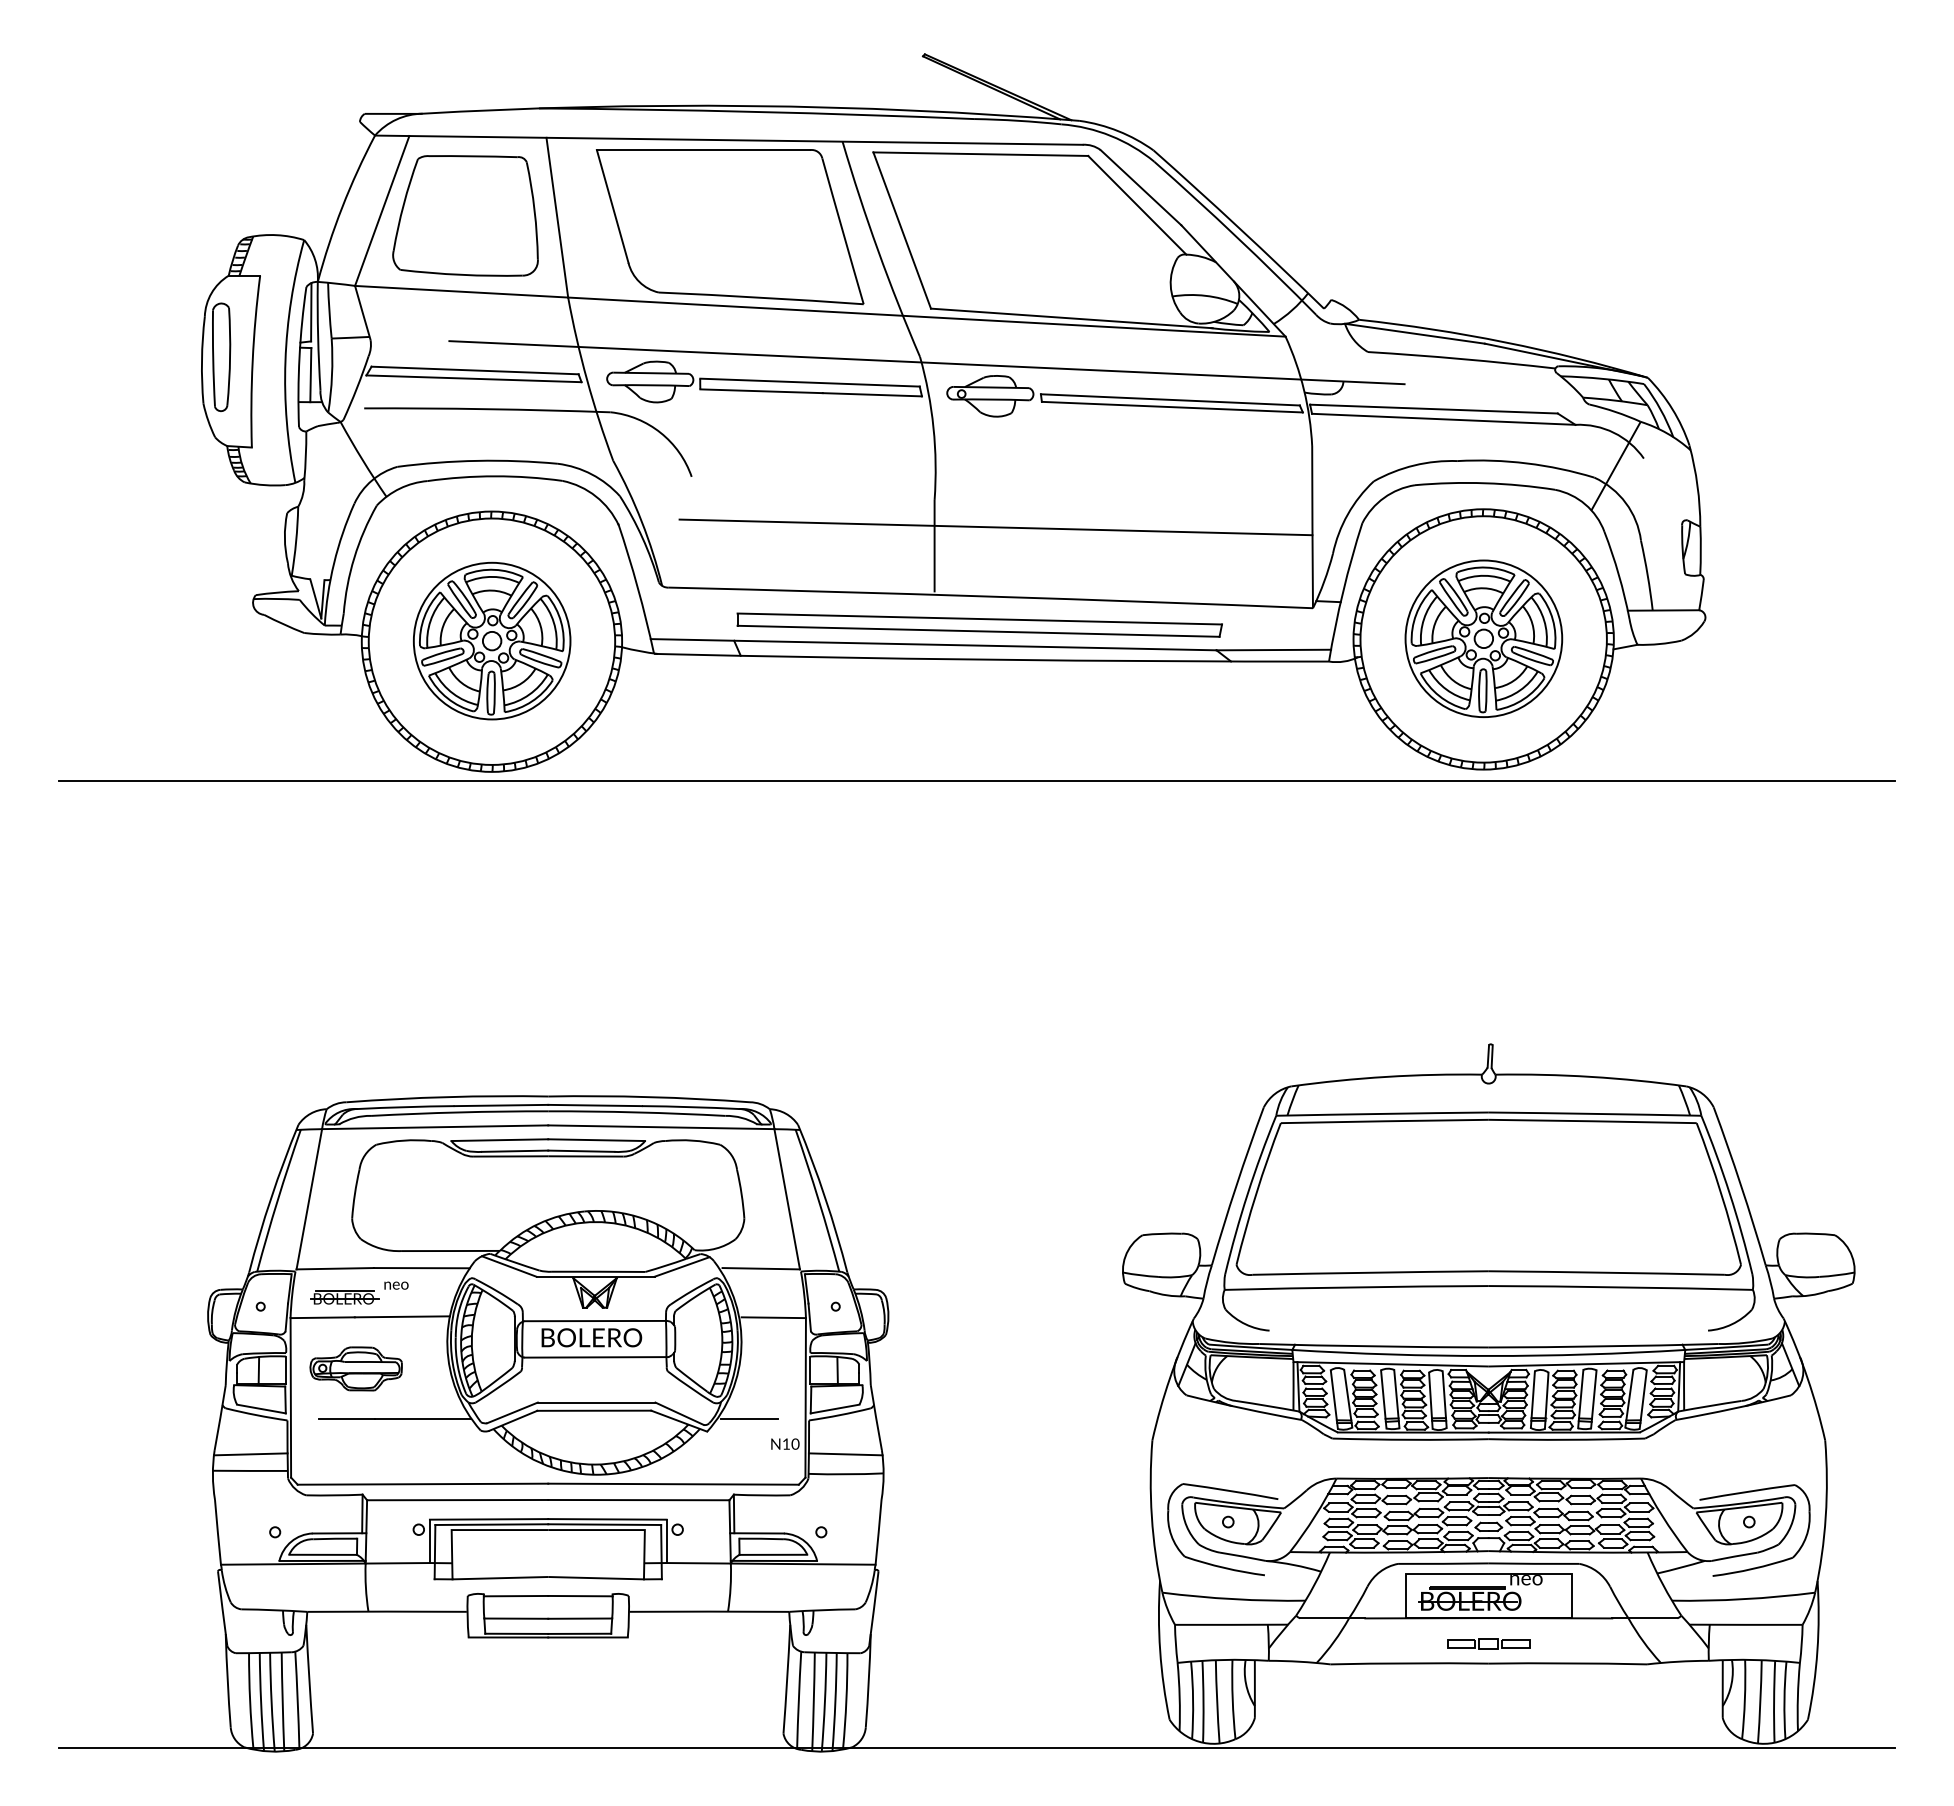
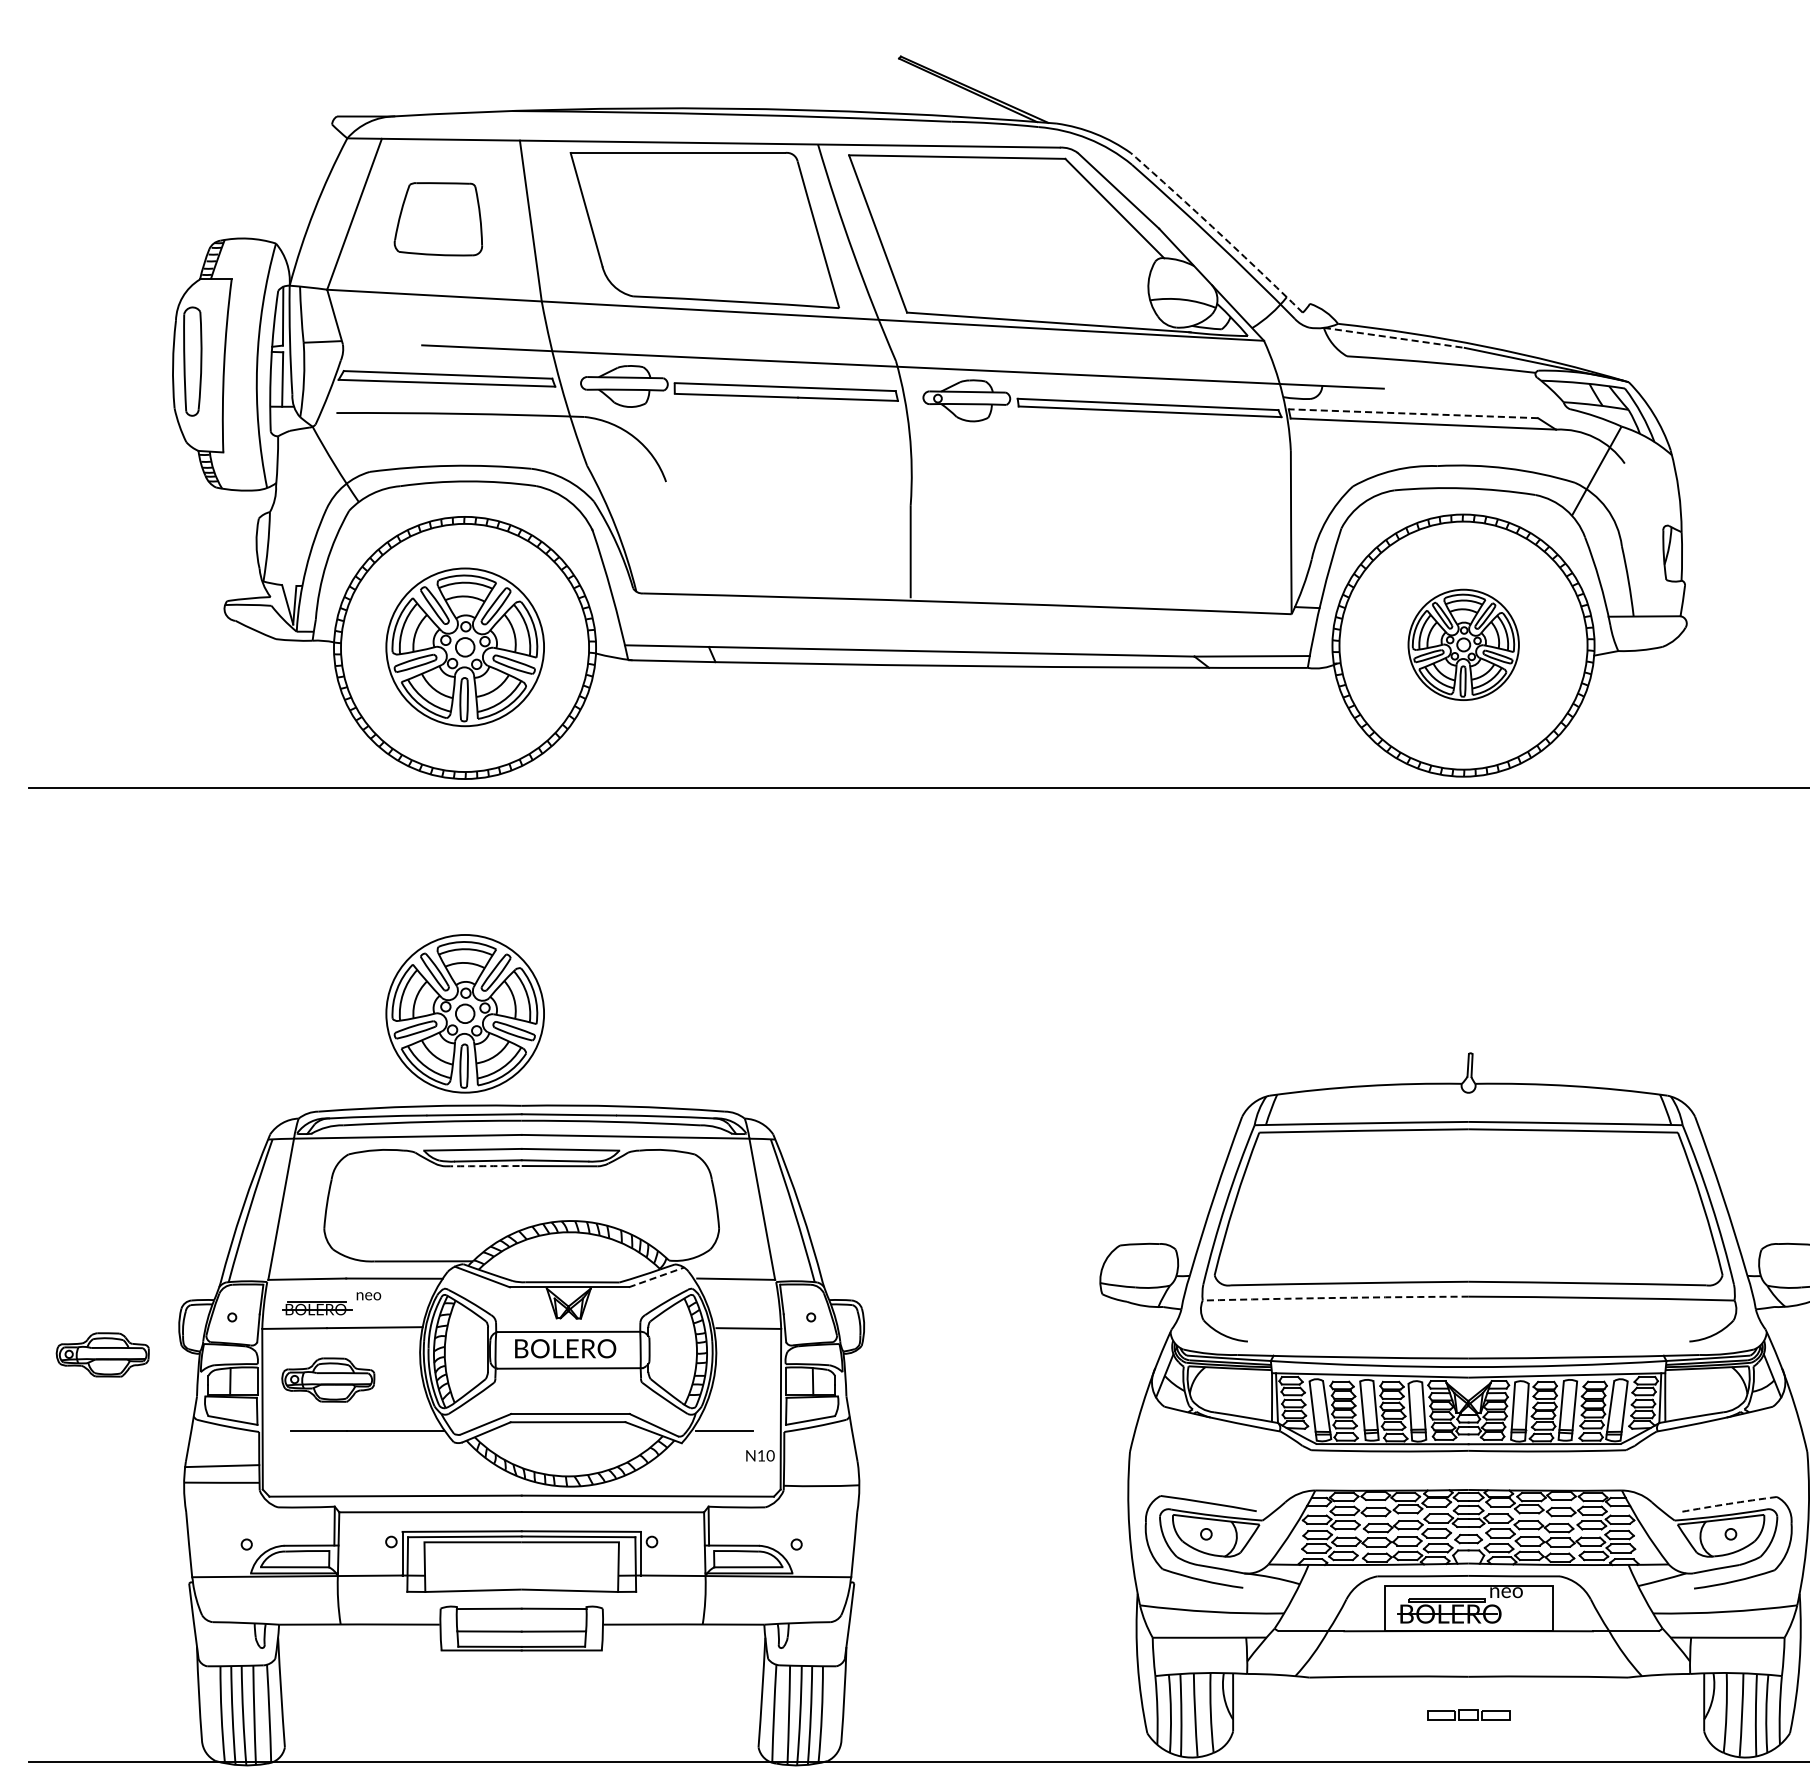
part: (465, 215) -> (438, 218), size x0.6
arc: (1239, 228) -> (1217, 231), solid -> dashed
line: (1414, 333) -> (1393, 337), solid -> dashed
line: (1433, 409) -> (1412, 414), solid -> dashed
line: (995, 527) -> (972, 532), removed
part: (979, 624) -> (955, 630), removed
part: (1483, 638) -> (1463, 644), size x0.7
part: (492, 1004) -> (465, 1013), added
arc: (510, 1156) -> (483, 1166), solid -> dashed
line: (682, 1266) -> (656, 1276), solid -> dashed
arc: (1356, 1287) -> (1335, 1298), solid -> dashed
part: (131, 1343) -> (102, 1354), added
line: (845, 1454) -> (820, 1466), removed
arc: (1747, 1491) -> (1729, 1503), solid -> dashed
part: (1488, 1643) -> (1468, 1714), moved

